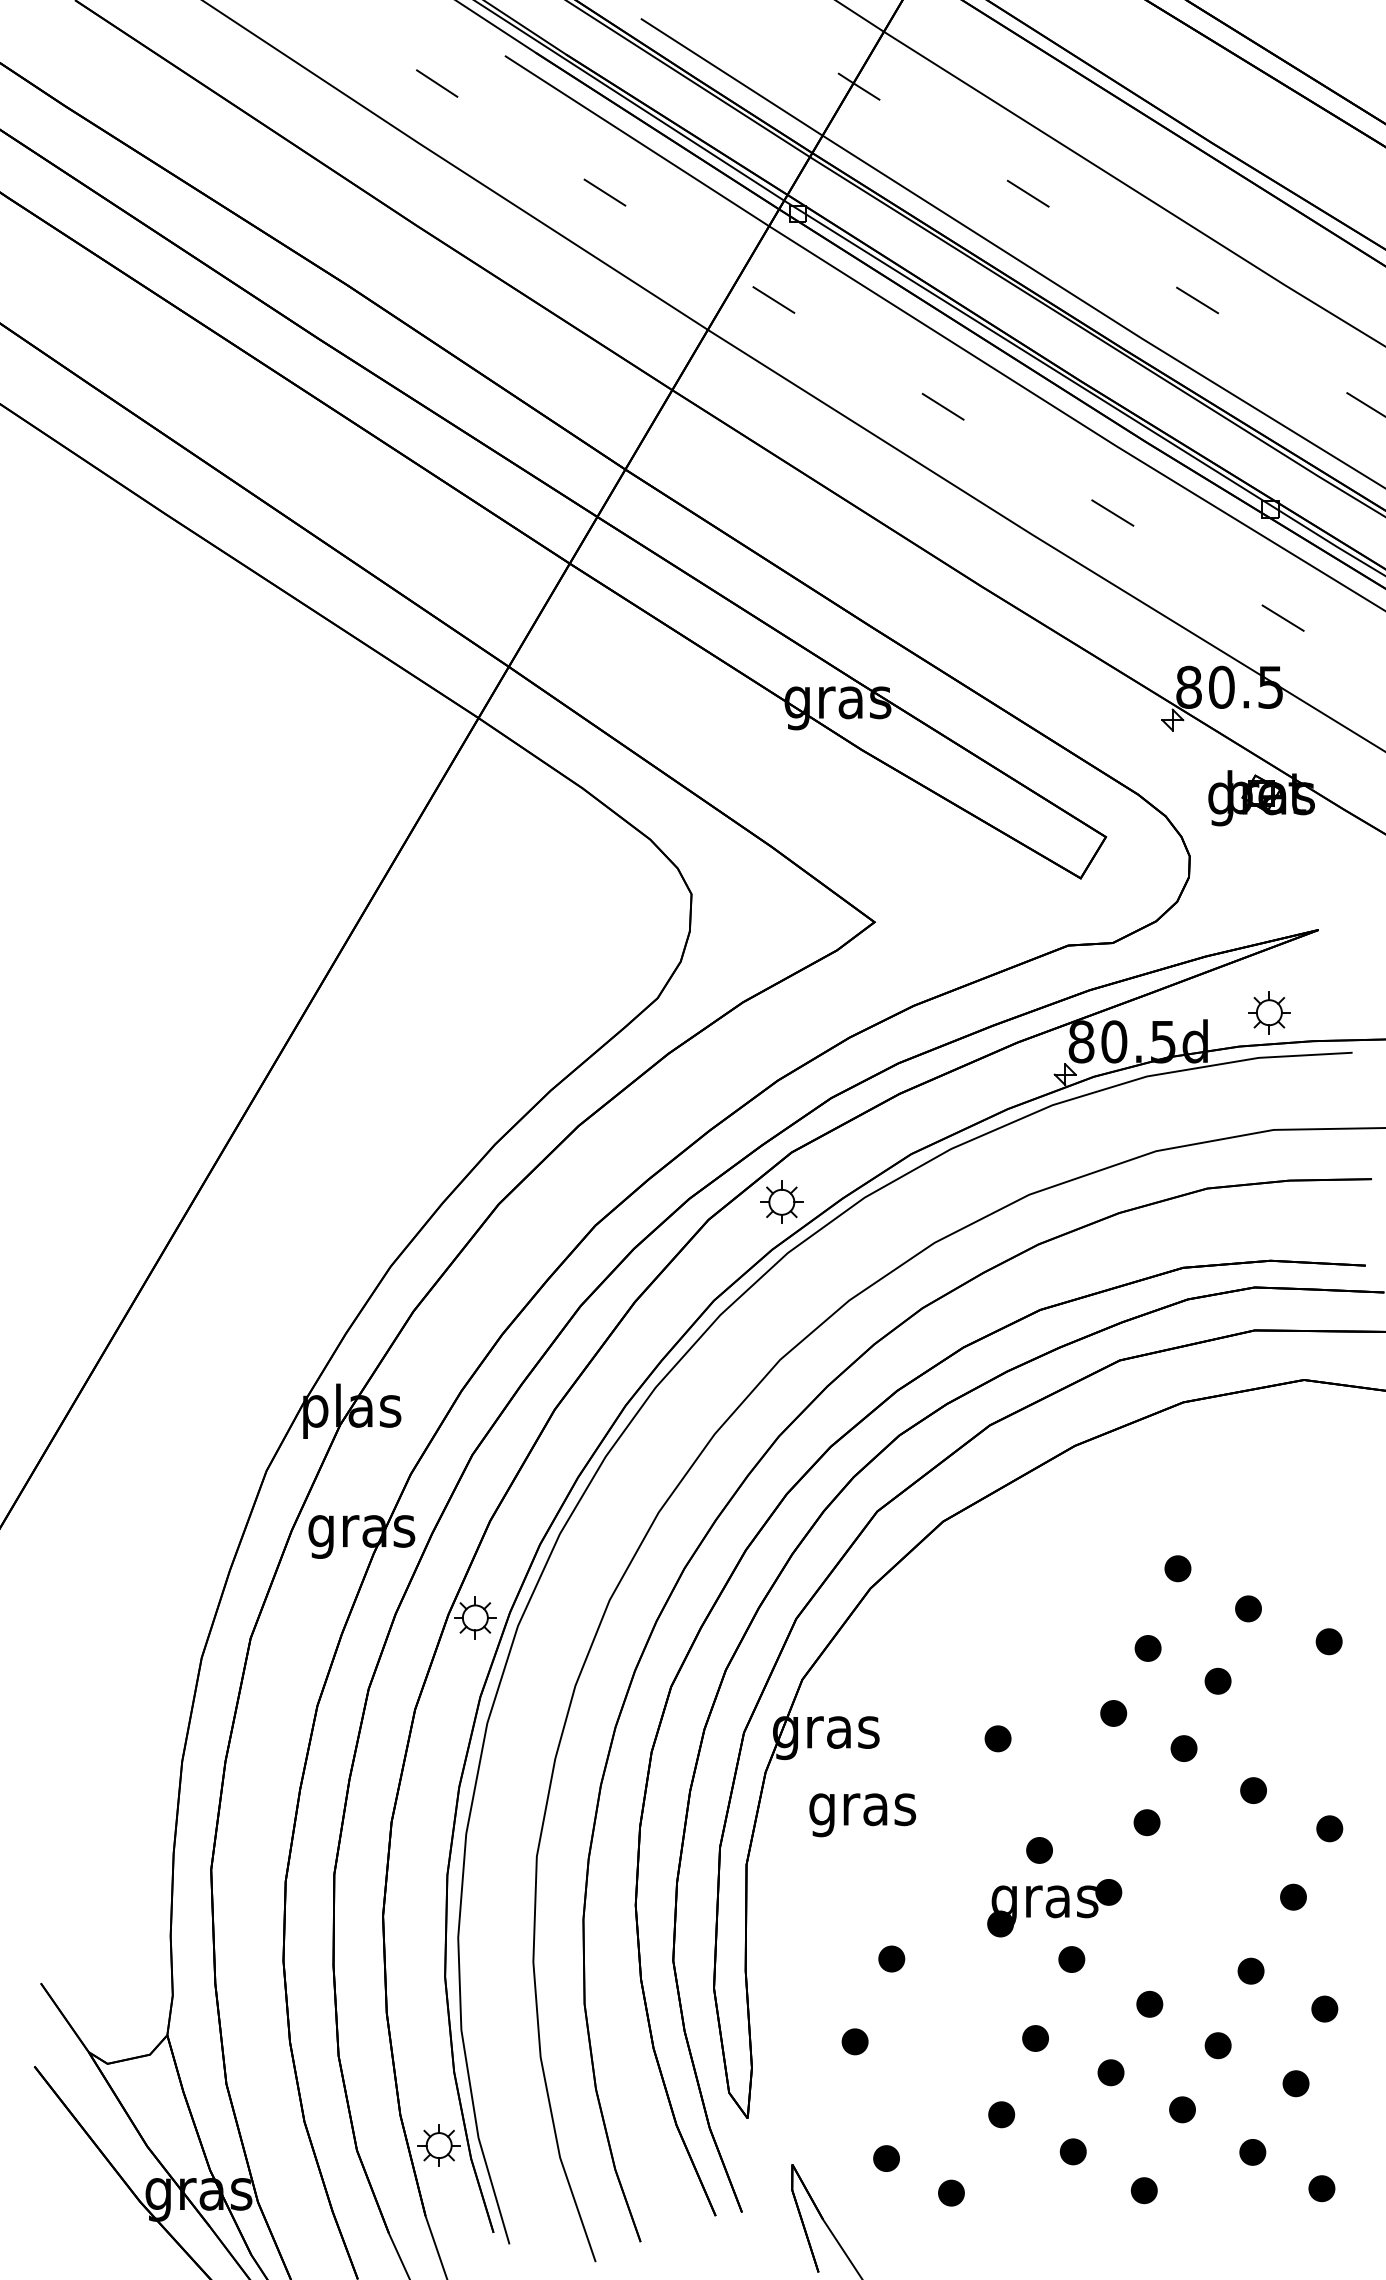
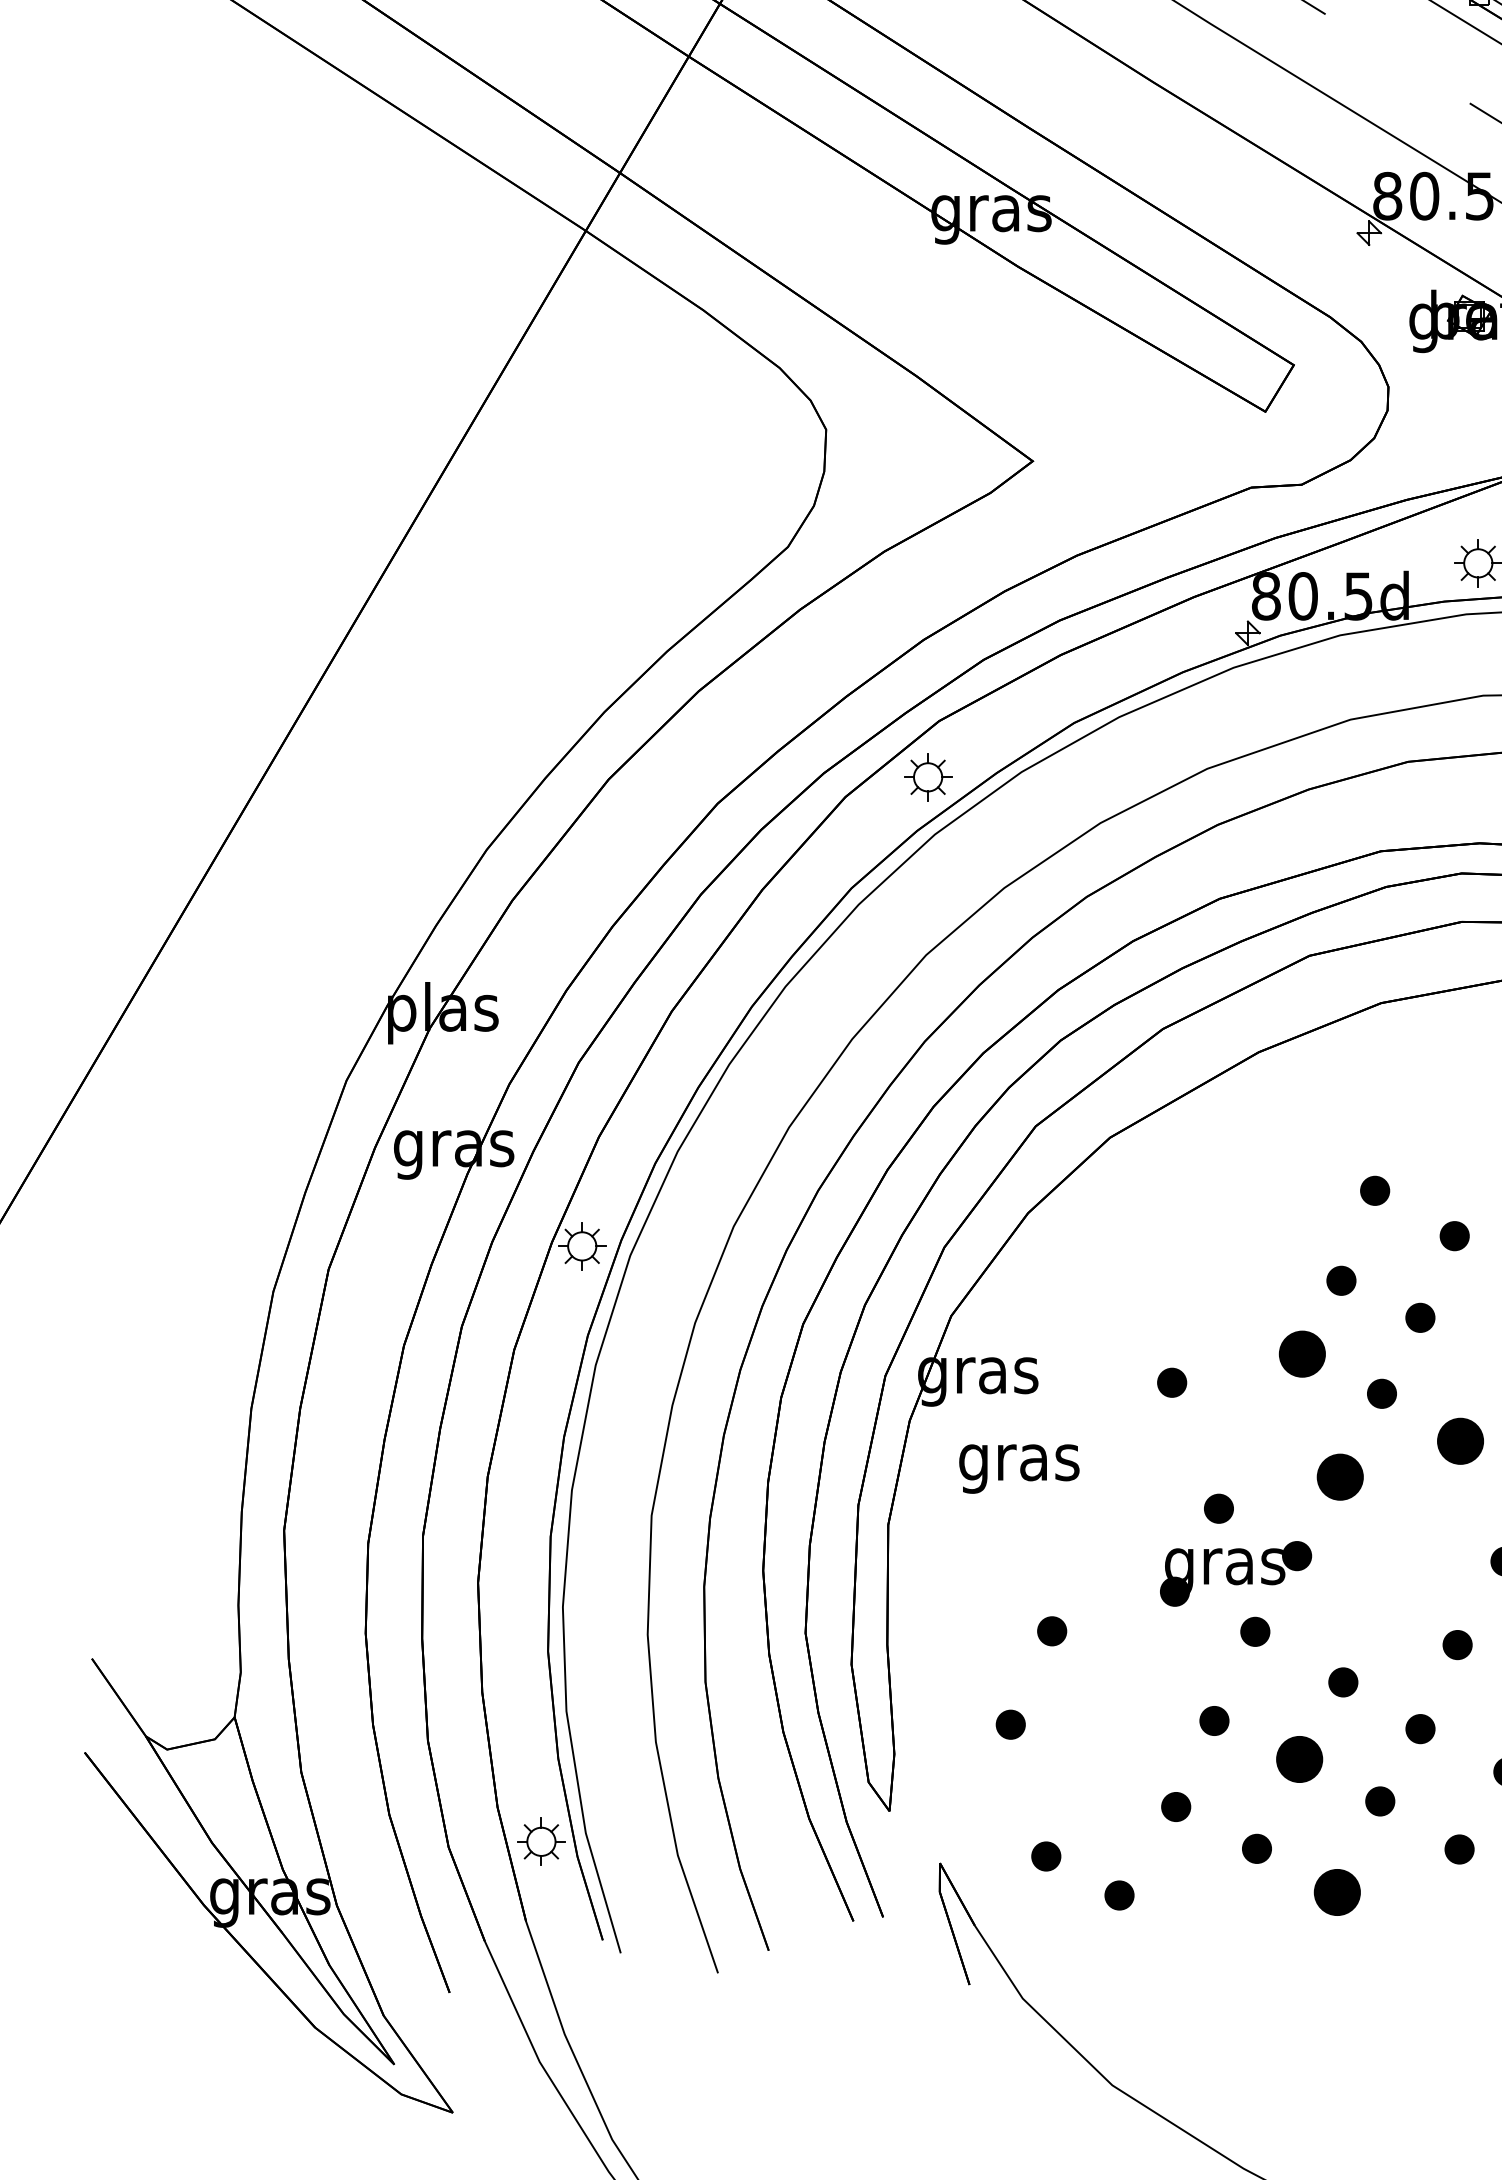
part: (1113, 1713) -> (1302, 1354), size x1.6
part: (1253, 1790) -> (1460, 1441), size x1.6
part: (1146, 1822) -> (1339, 1477), size x1.6
part: (1110, 2072) -> (1298, 1759), size x1.6
part: (1143, 2190) -> (1336, 1892), size x1.6

